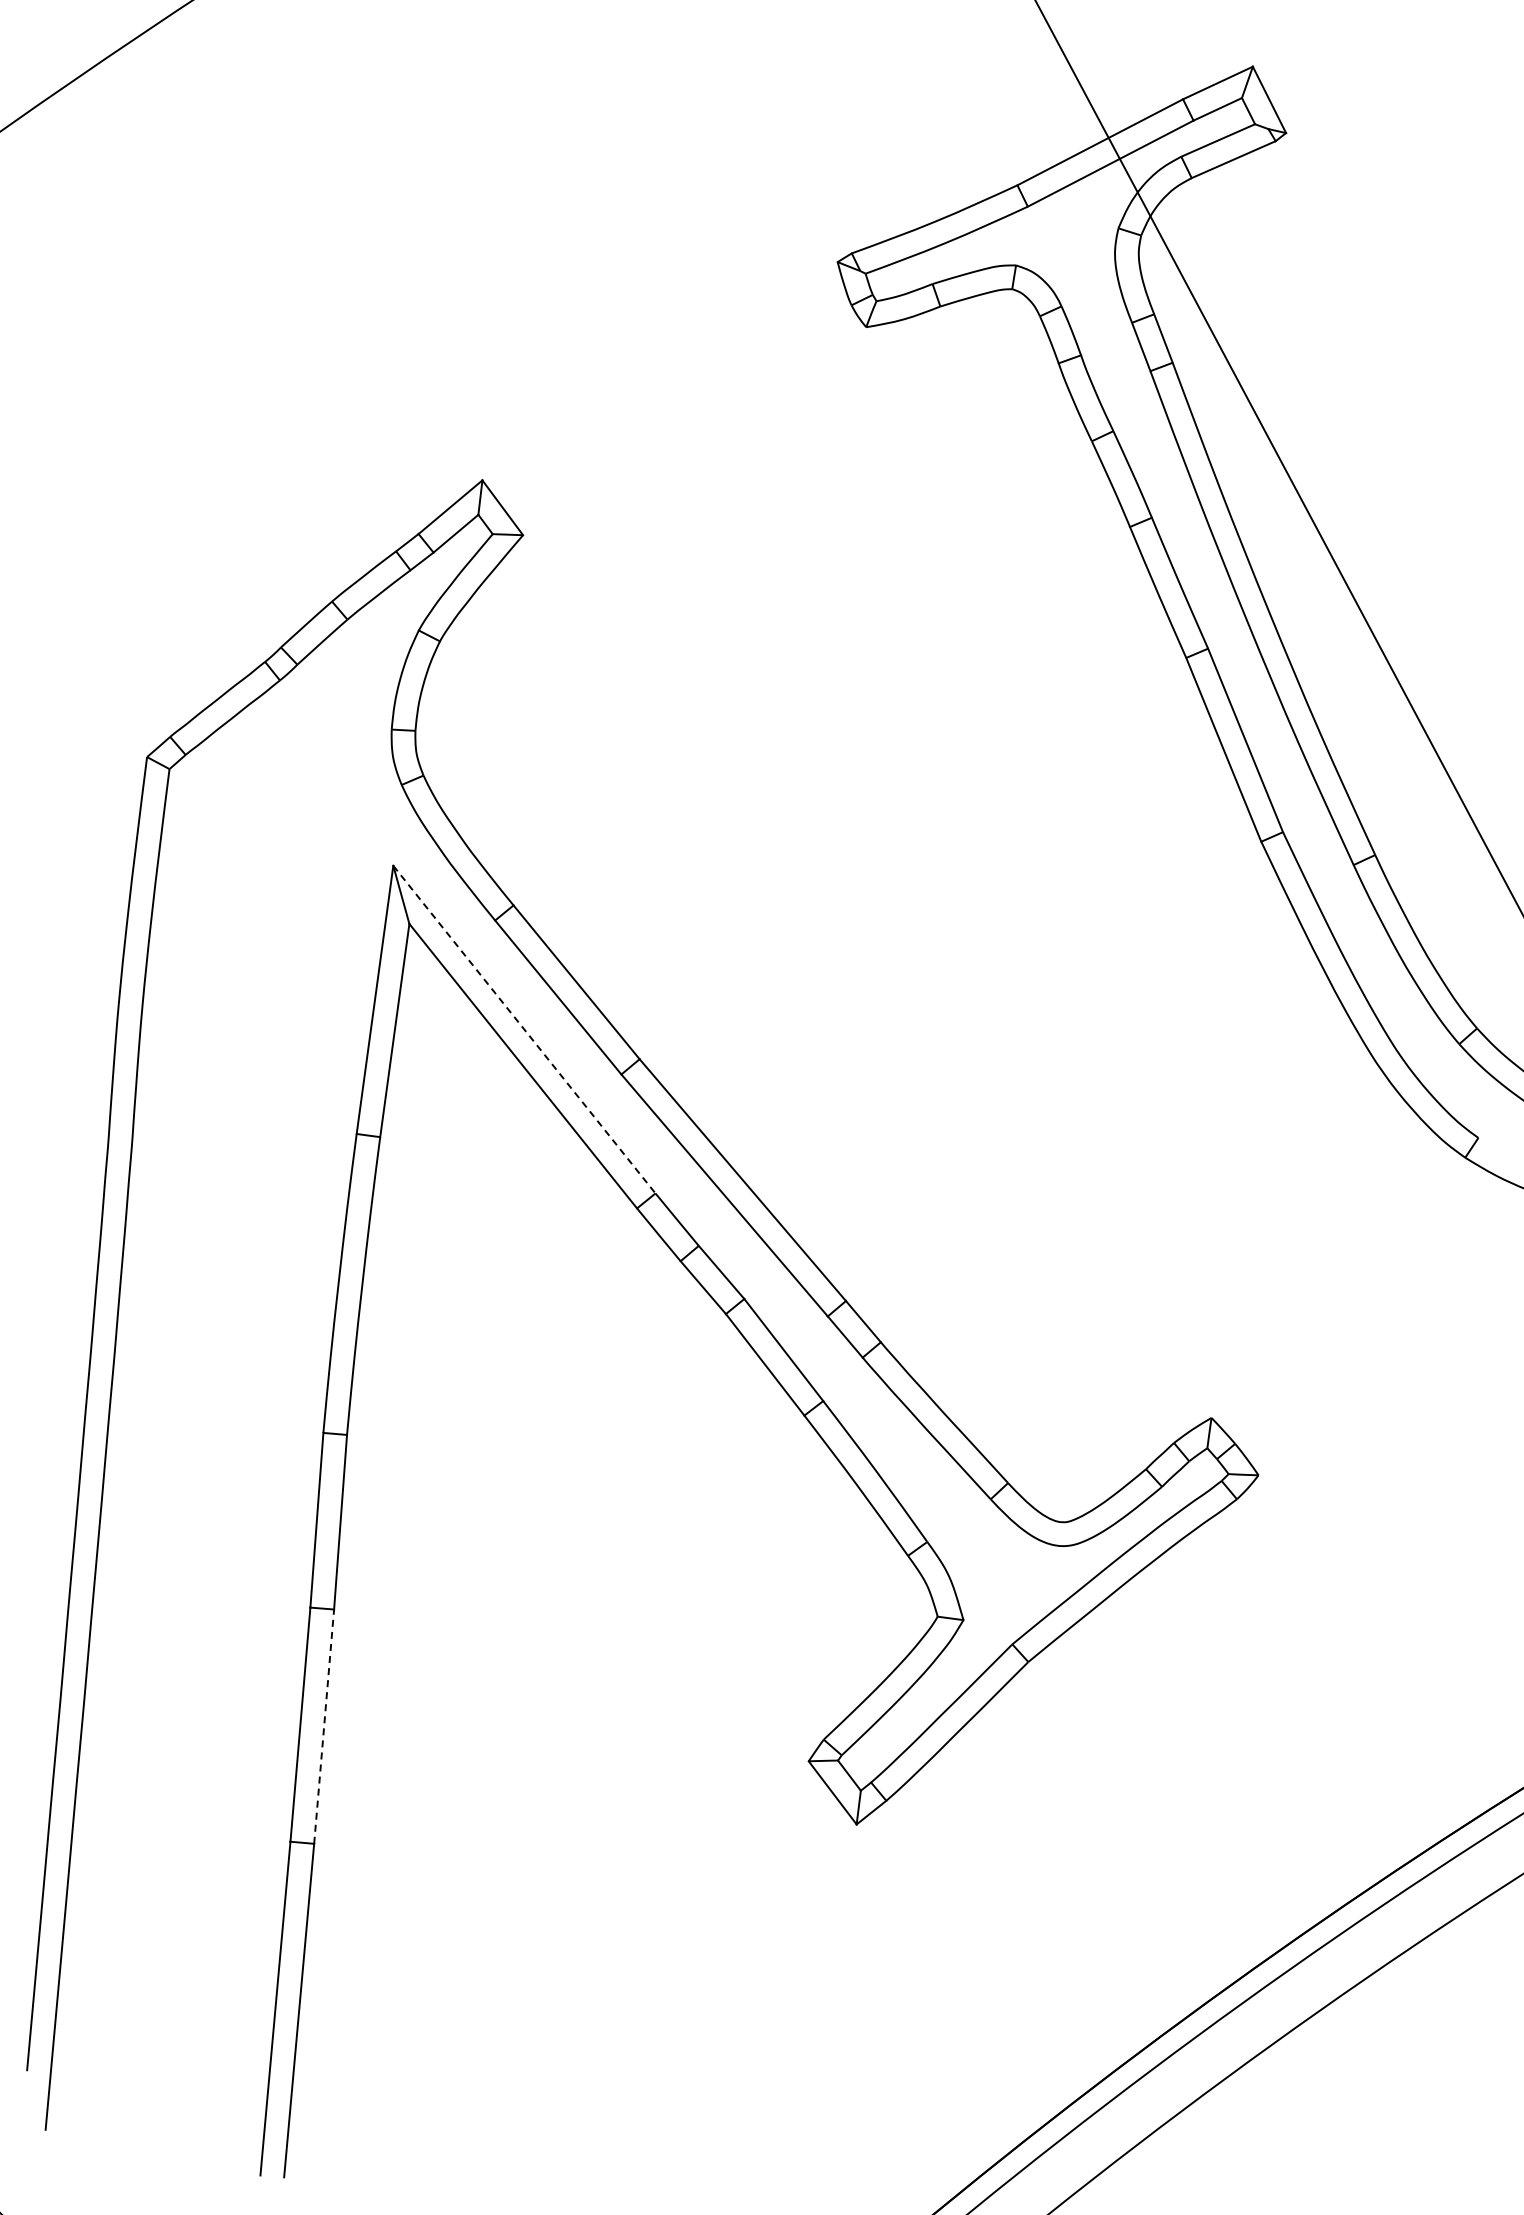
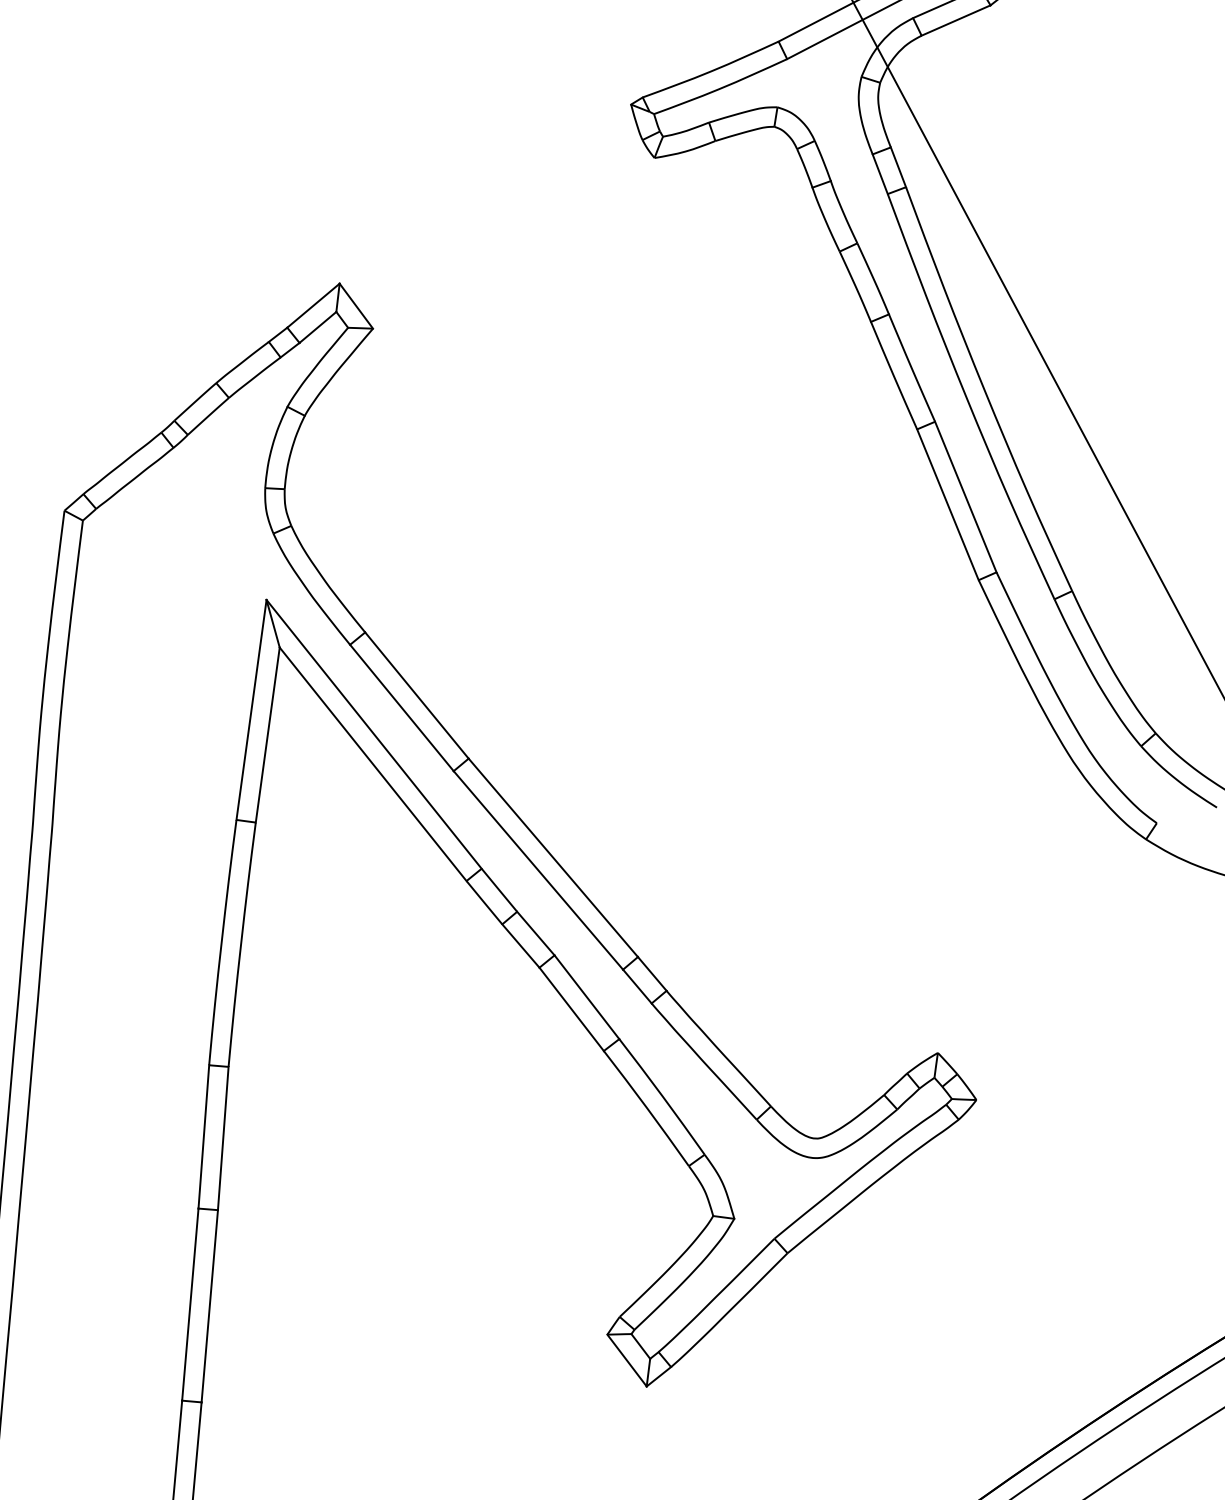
line: (524, 1029) -> (374, 734), dashed -> solid
line: (324, 1726) -> (210, 1306), dashed -> solid

